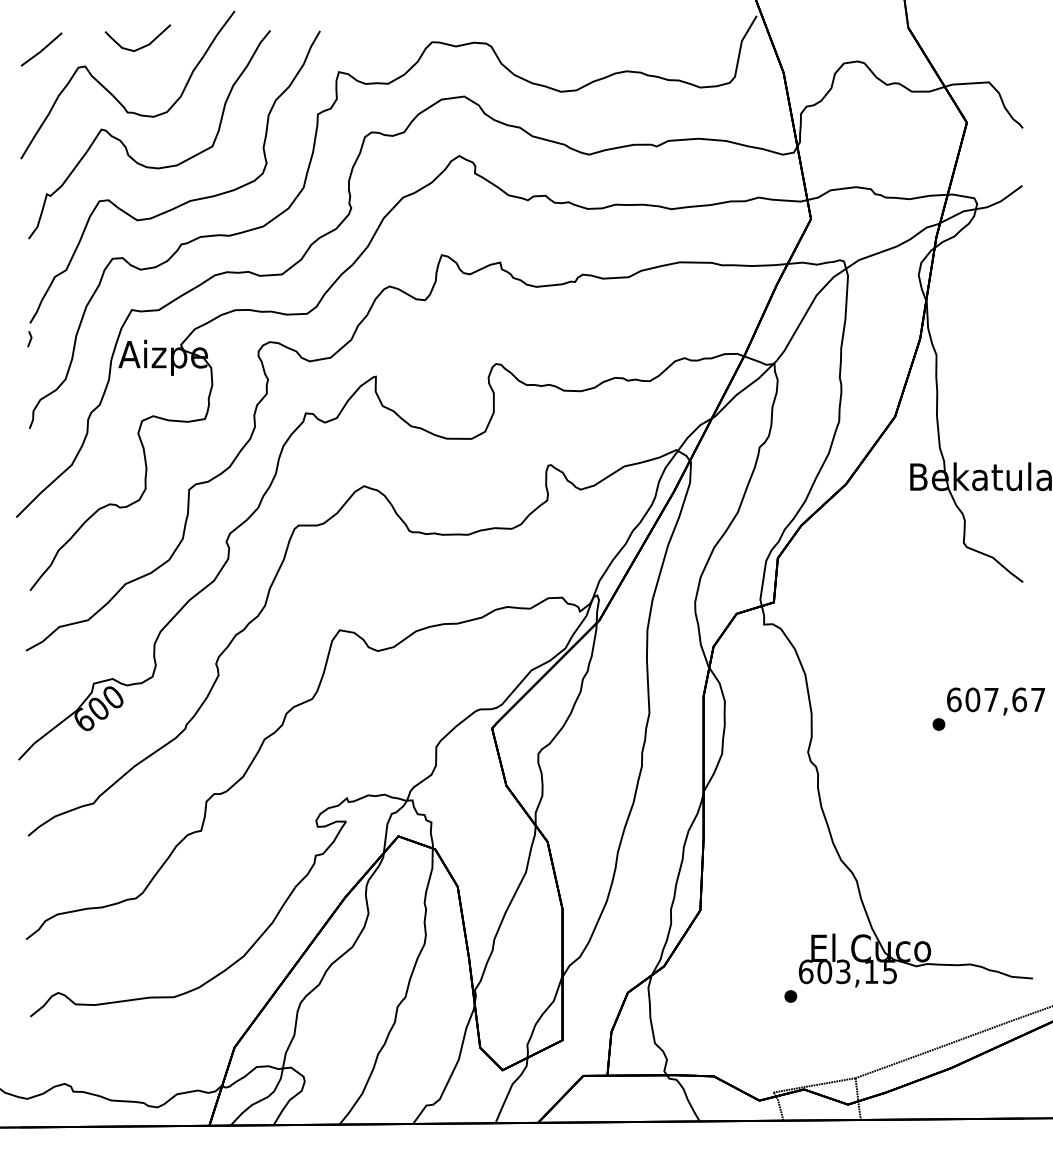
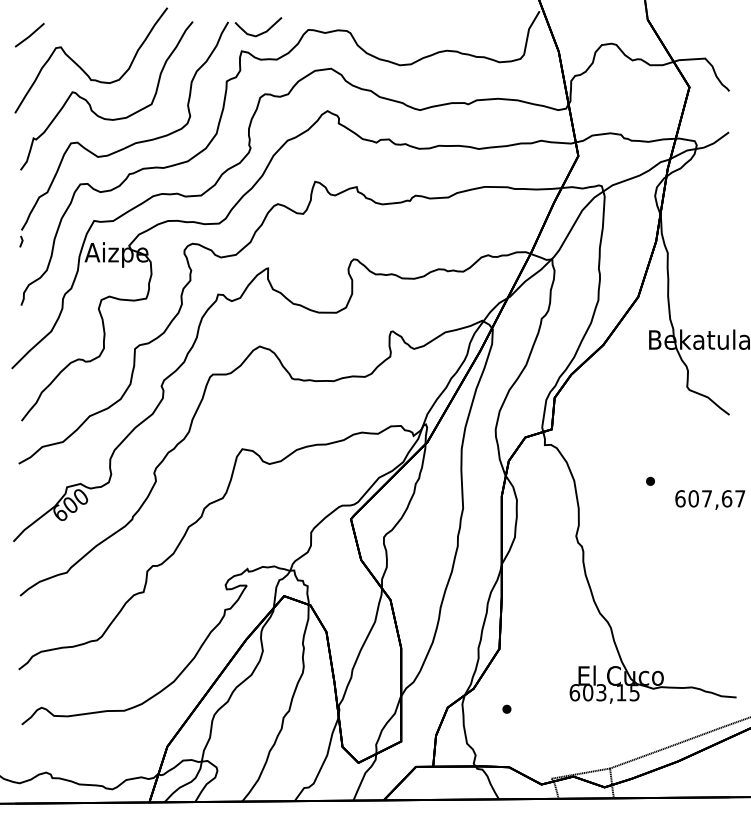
curve: (142, 45) -> (261, 32), moved
part: (938, 723) -> (650, 480), moved
part: (790, 995) -> (506, 708), moved

